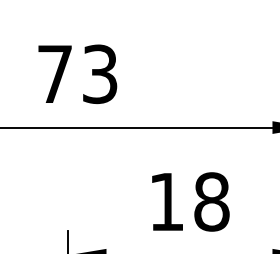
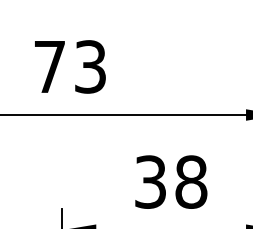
text: (166, 201) -> (150, 181), 18 -> 38

